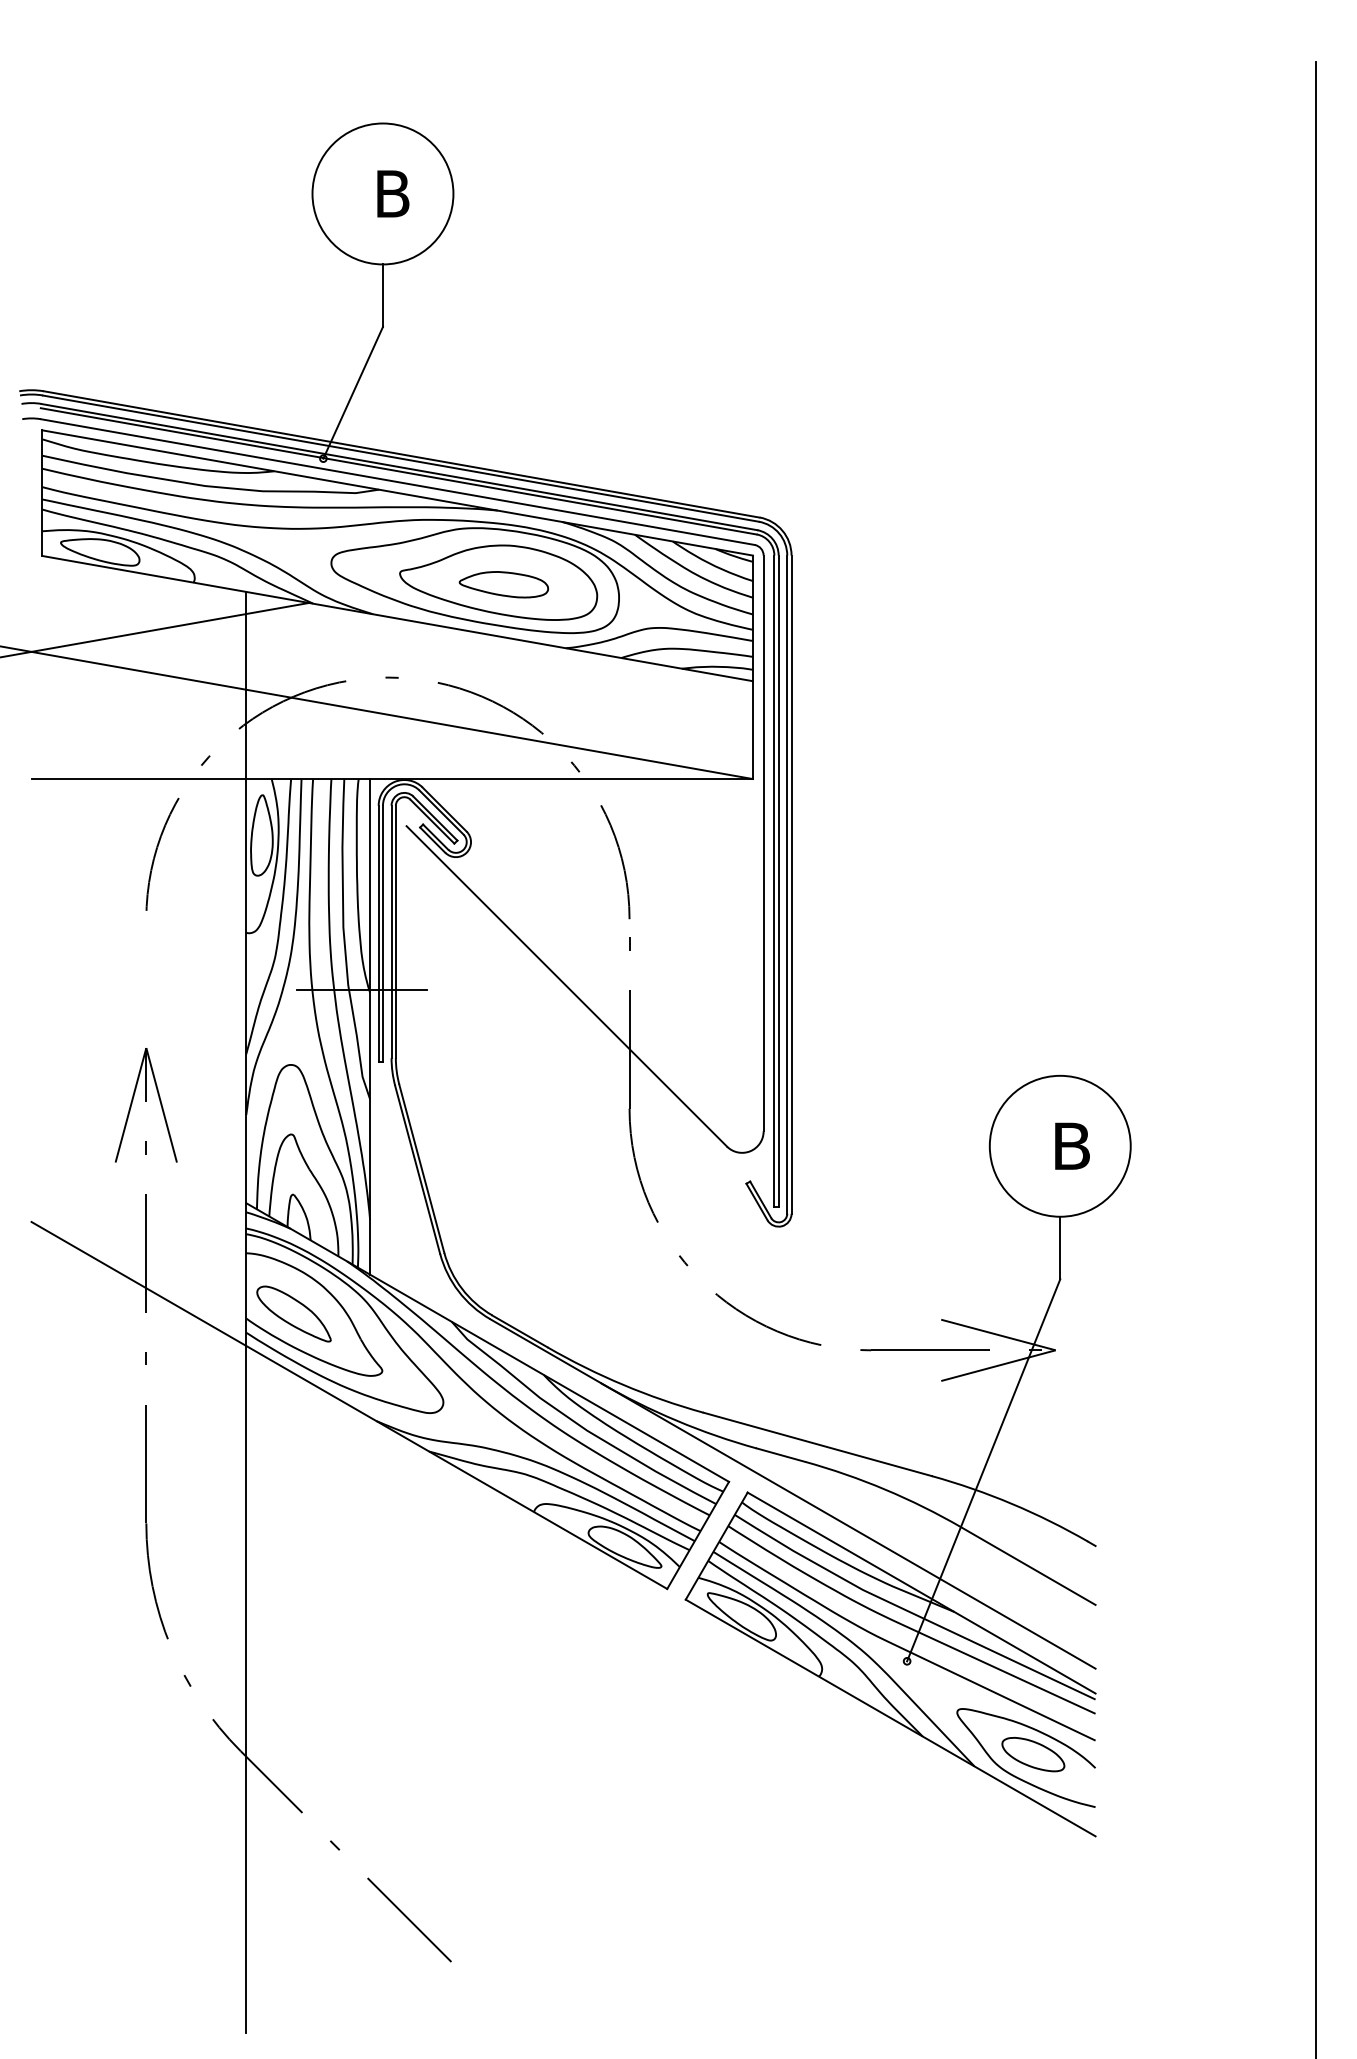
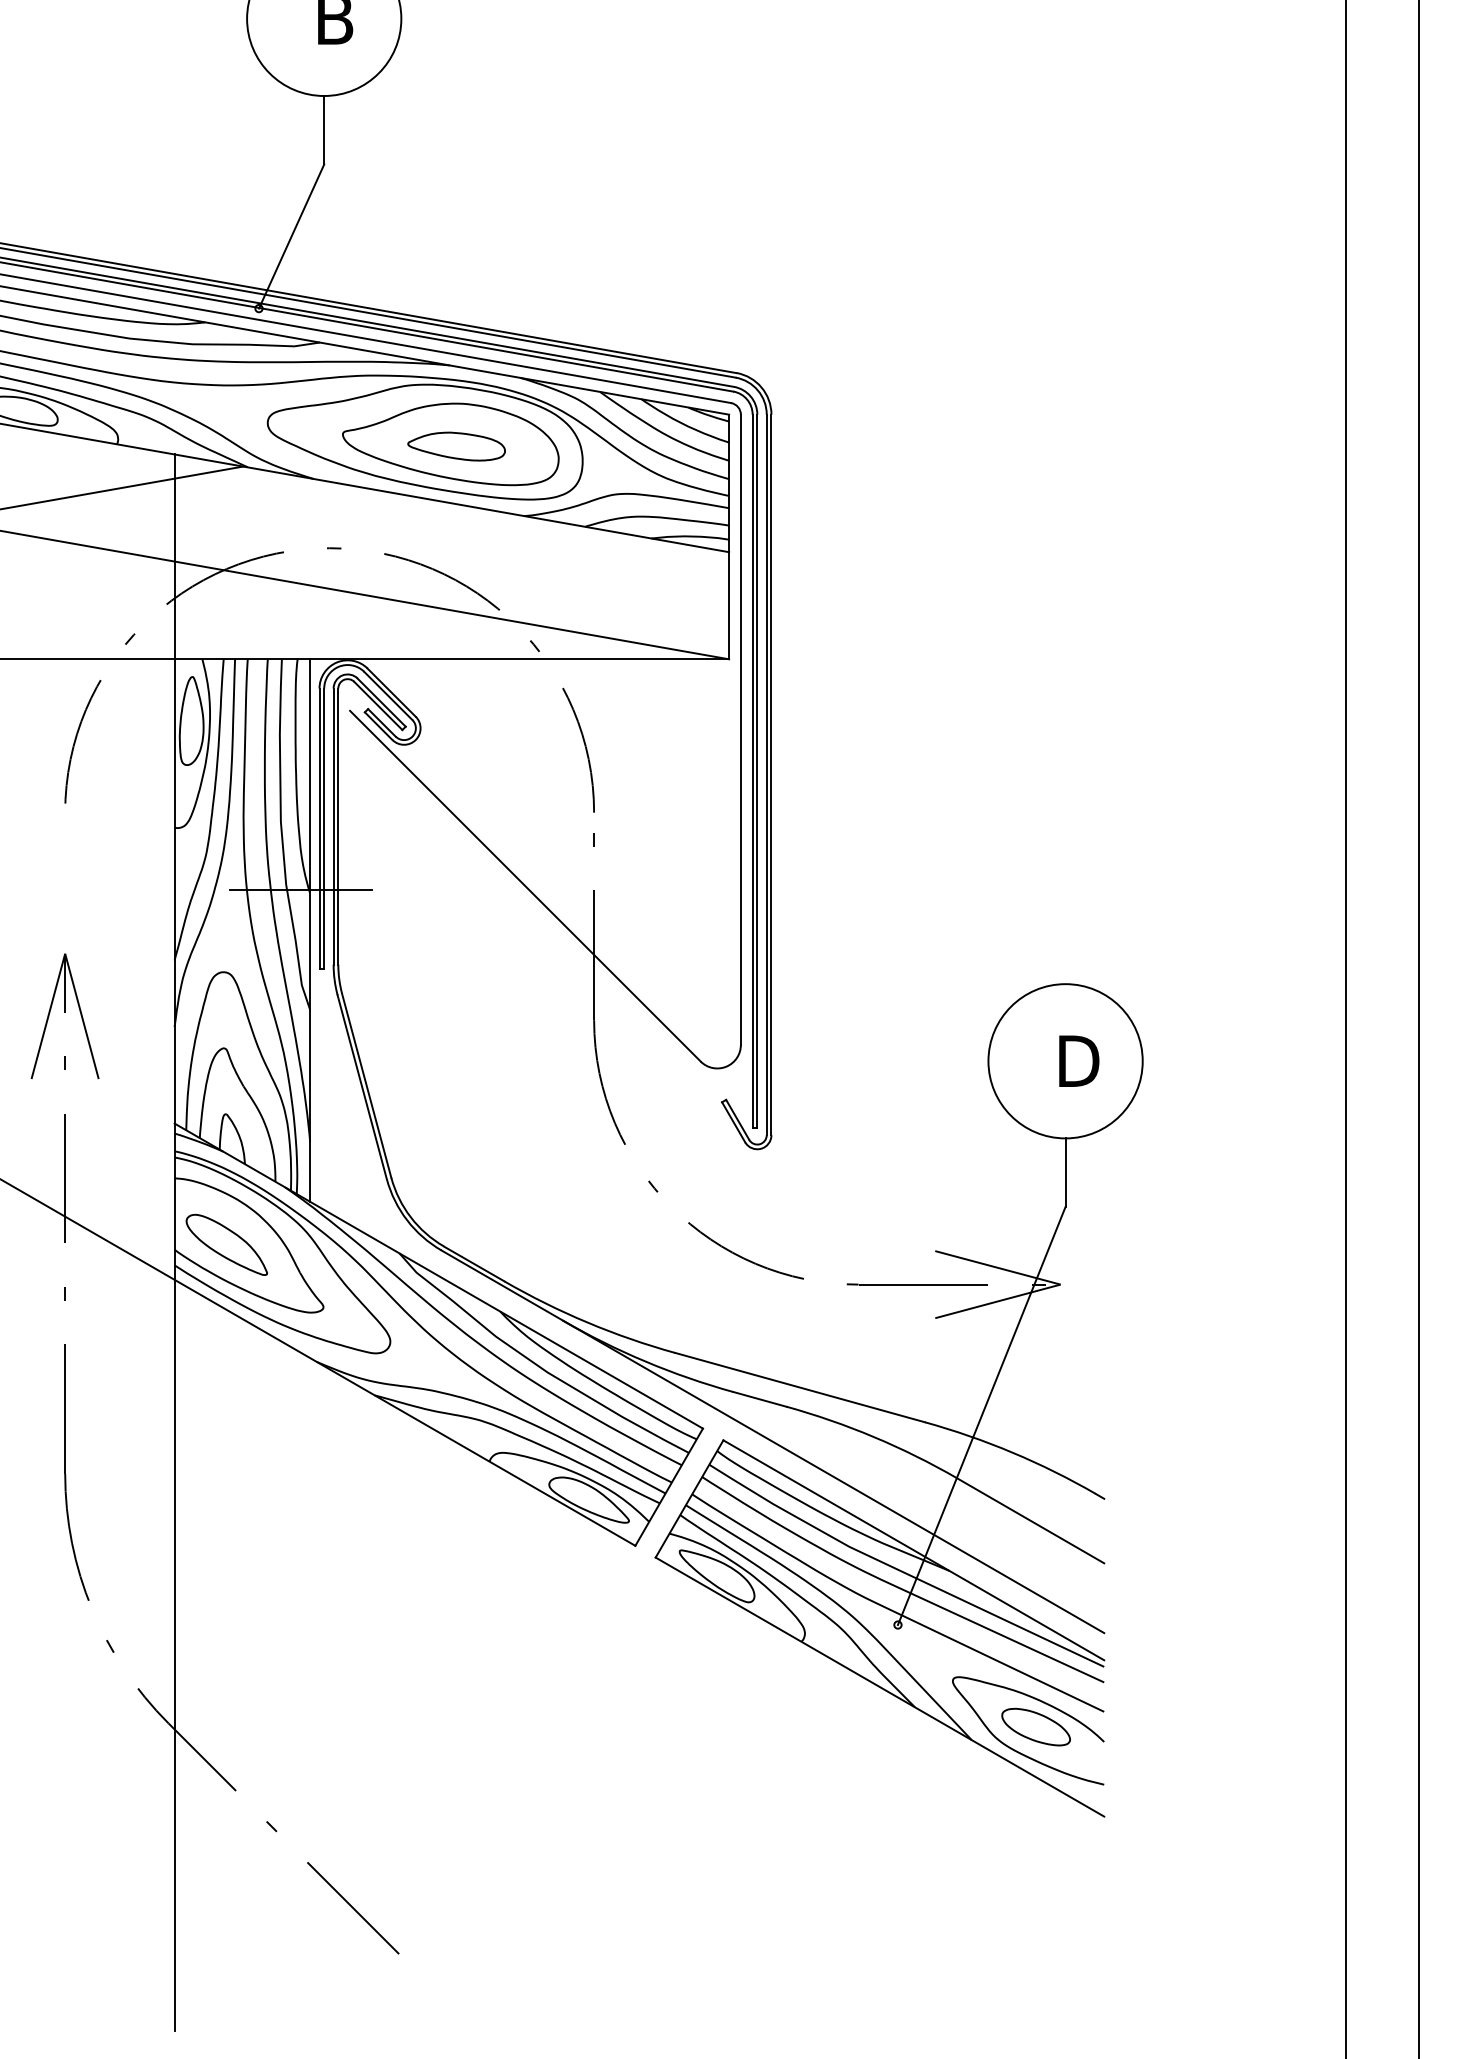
text: (1072, 1145) -> (1078, 1060), B -> D

